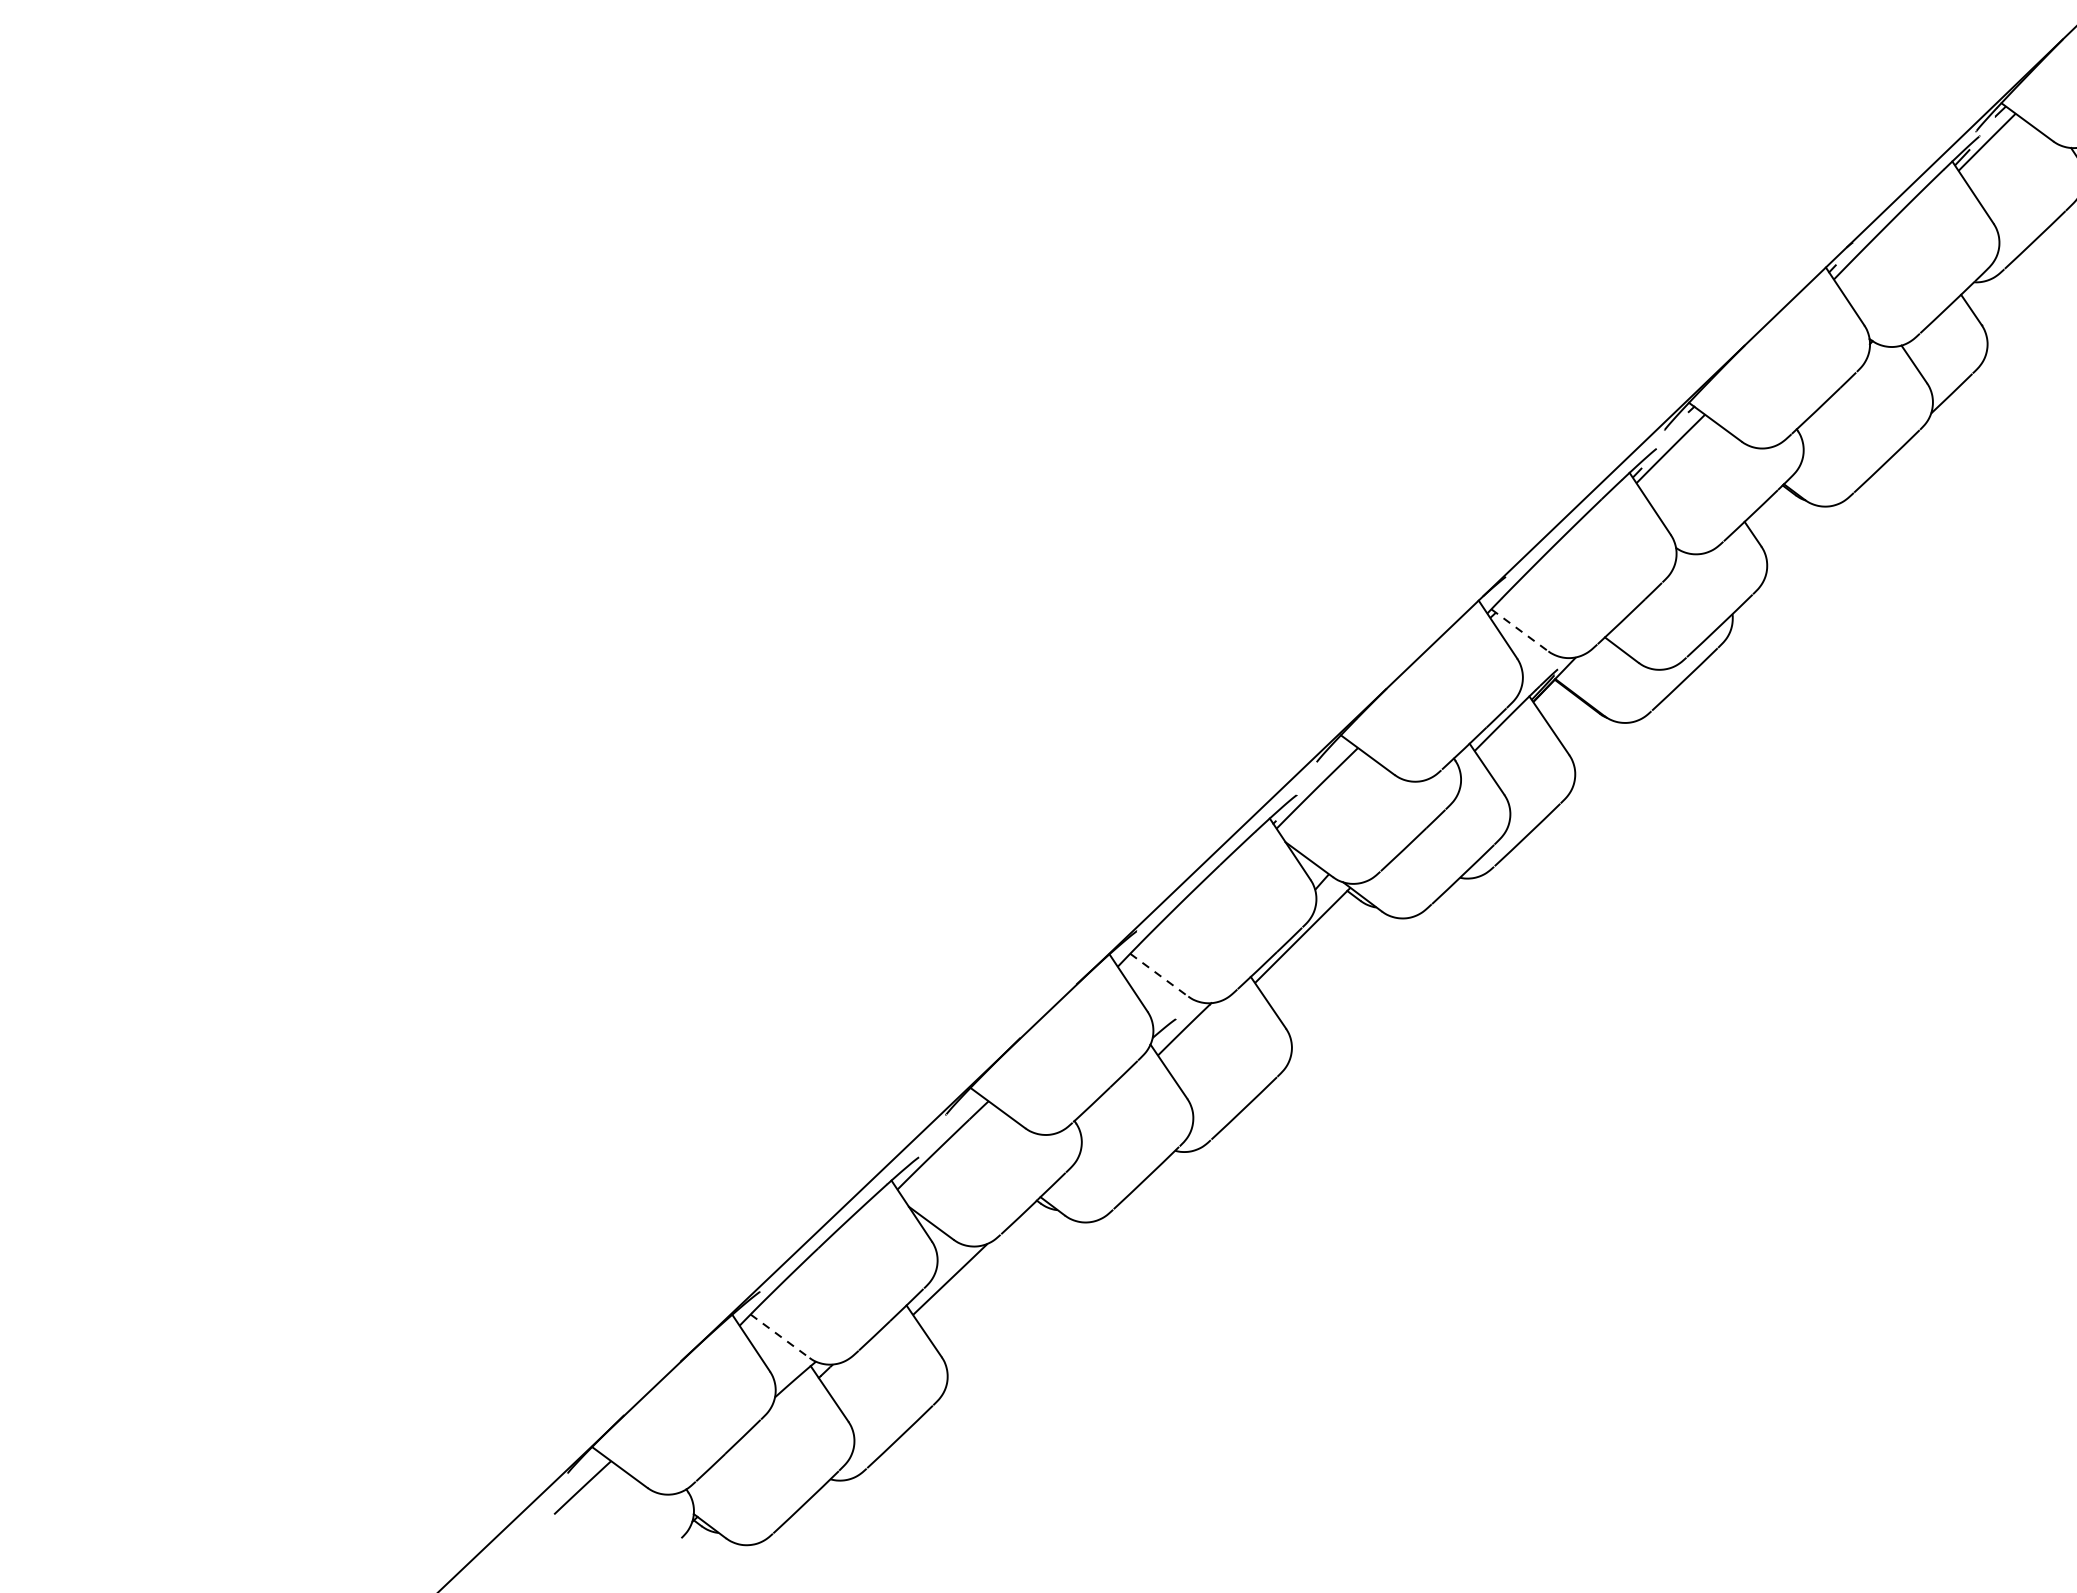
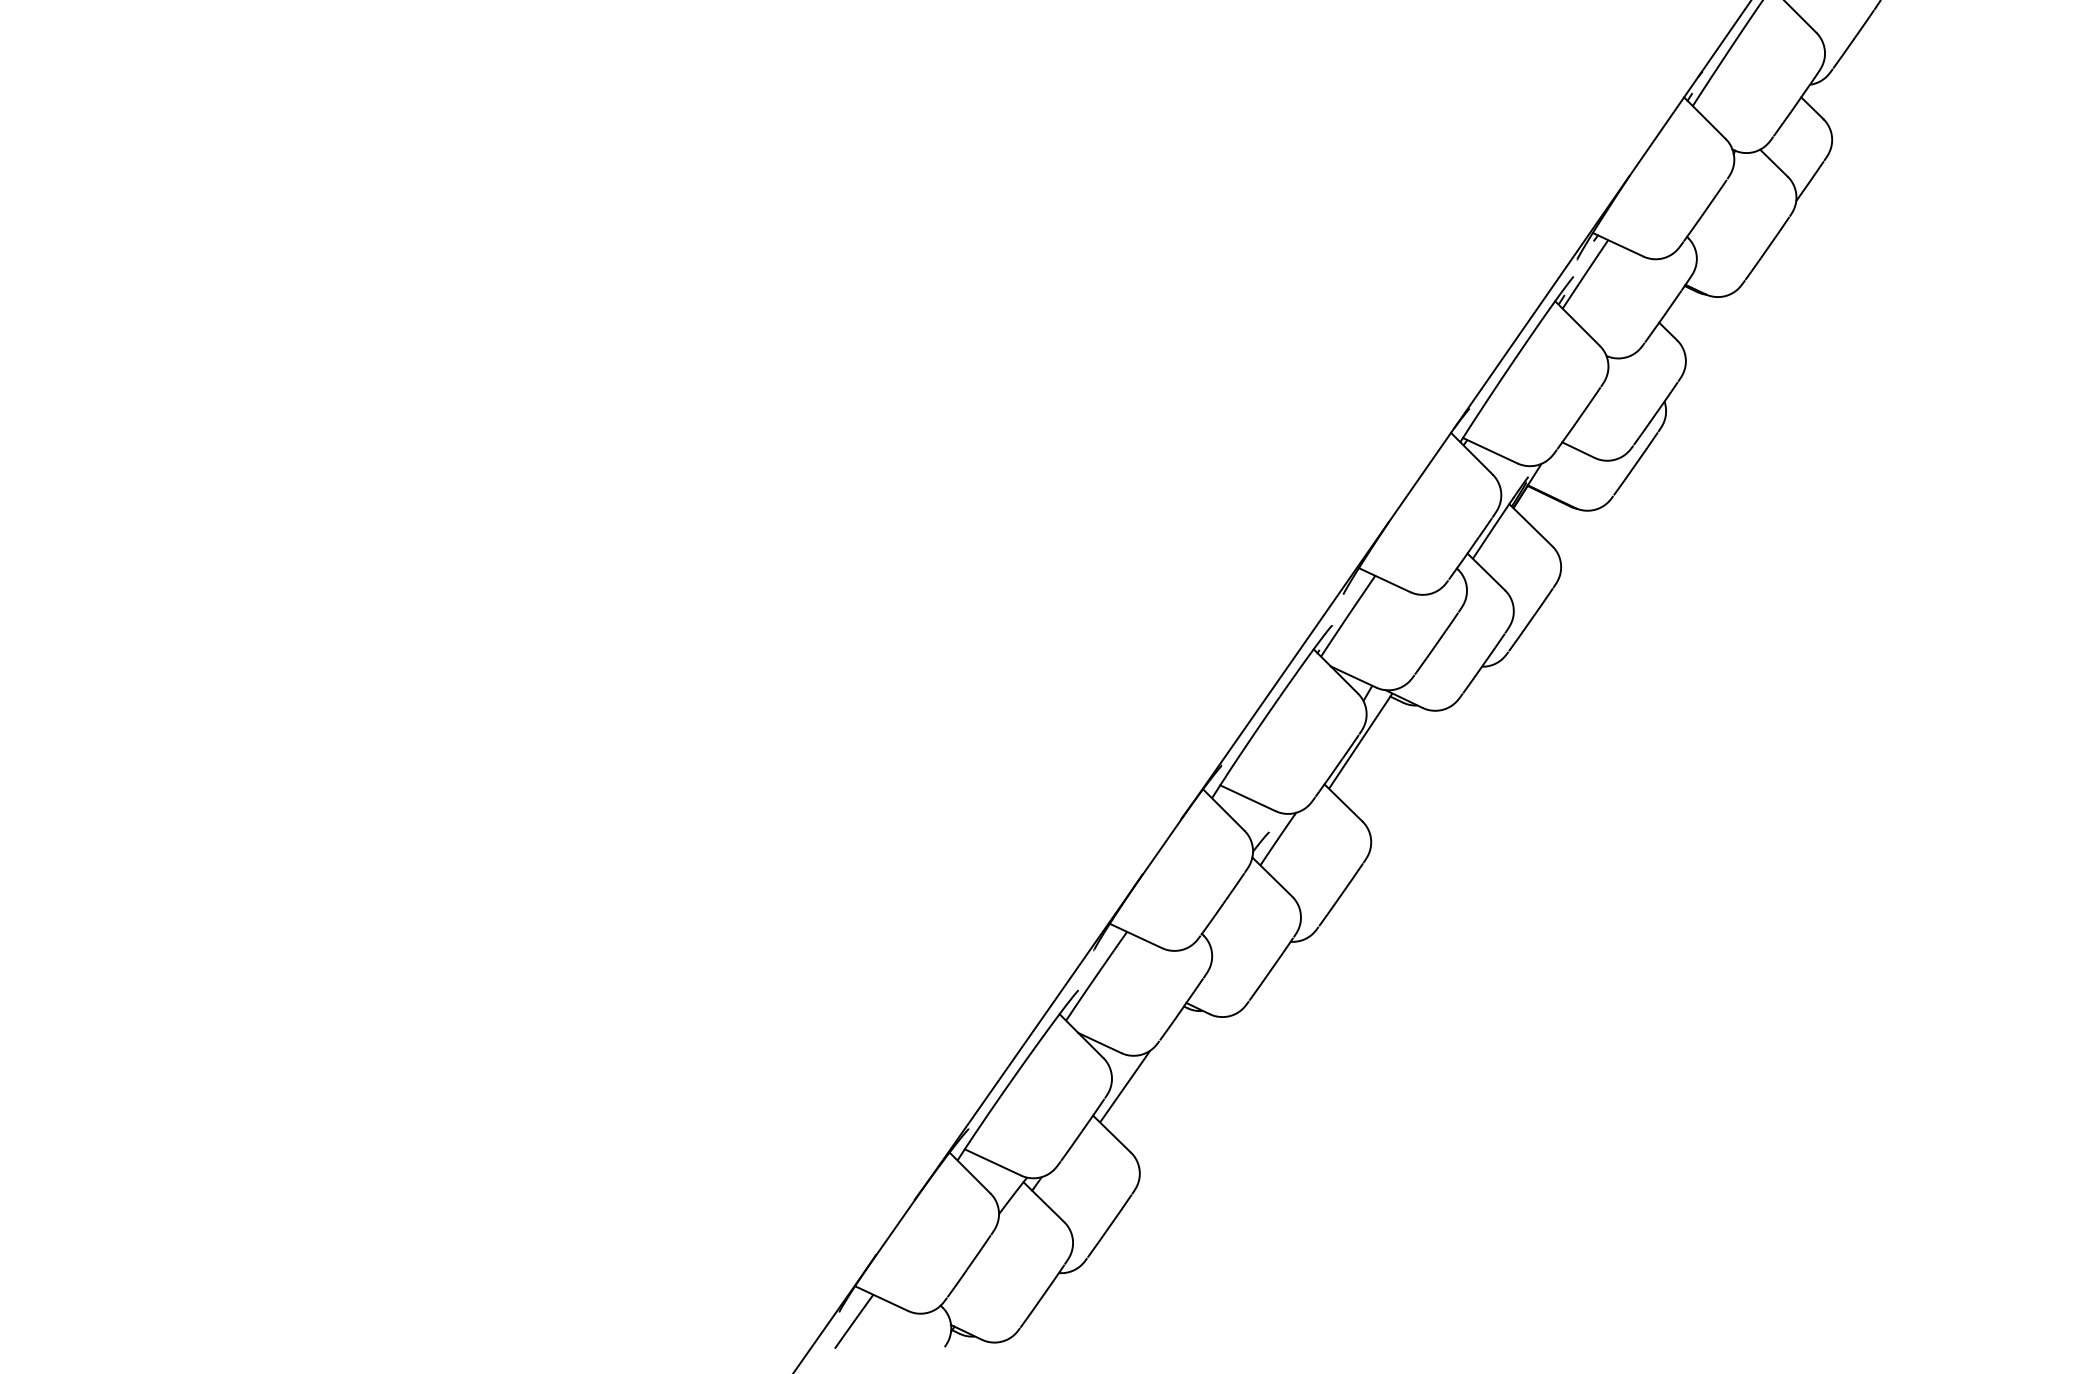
line: (1520, 630) -> (1490, 450), dashed -> solid
line: (1158, 975) -> (1247, 798), dashed -> solid
line: (780, 1336) -> (993, 1162), dashed -> solid

